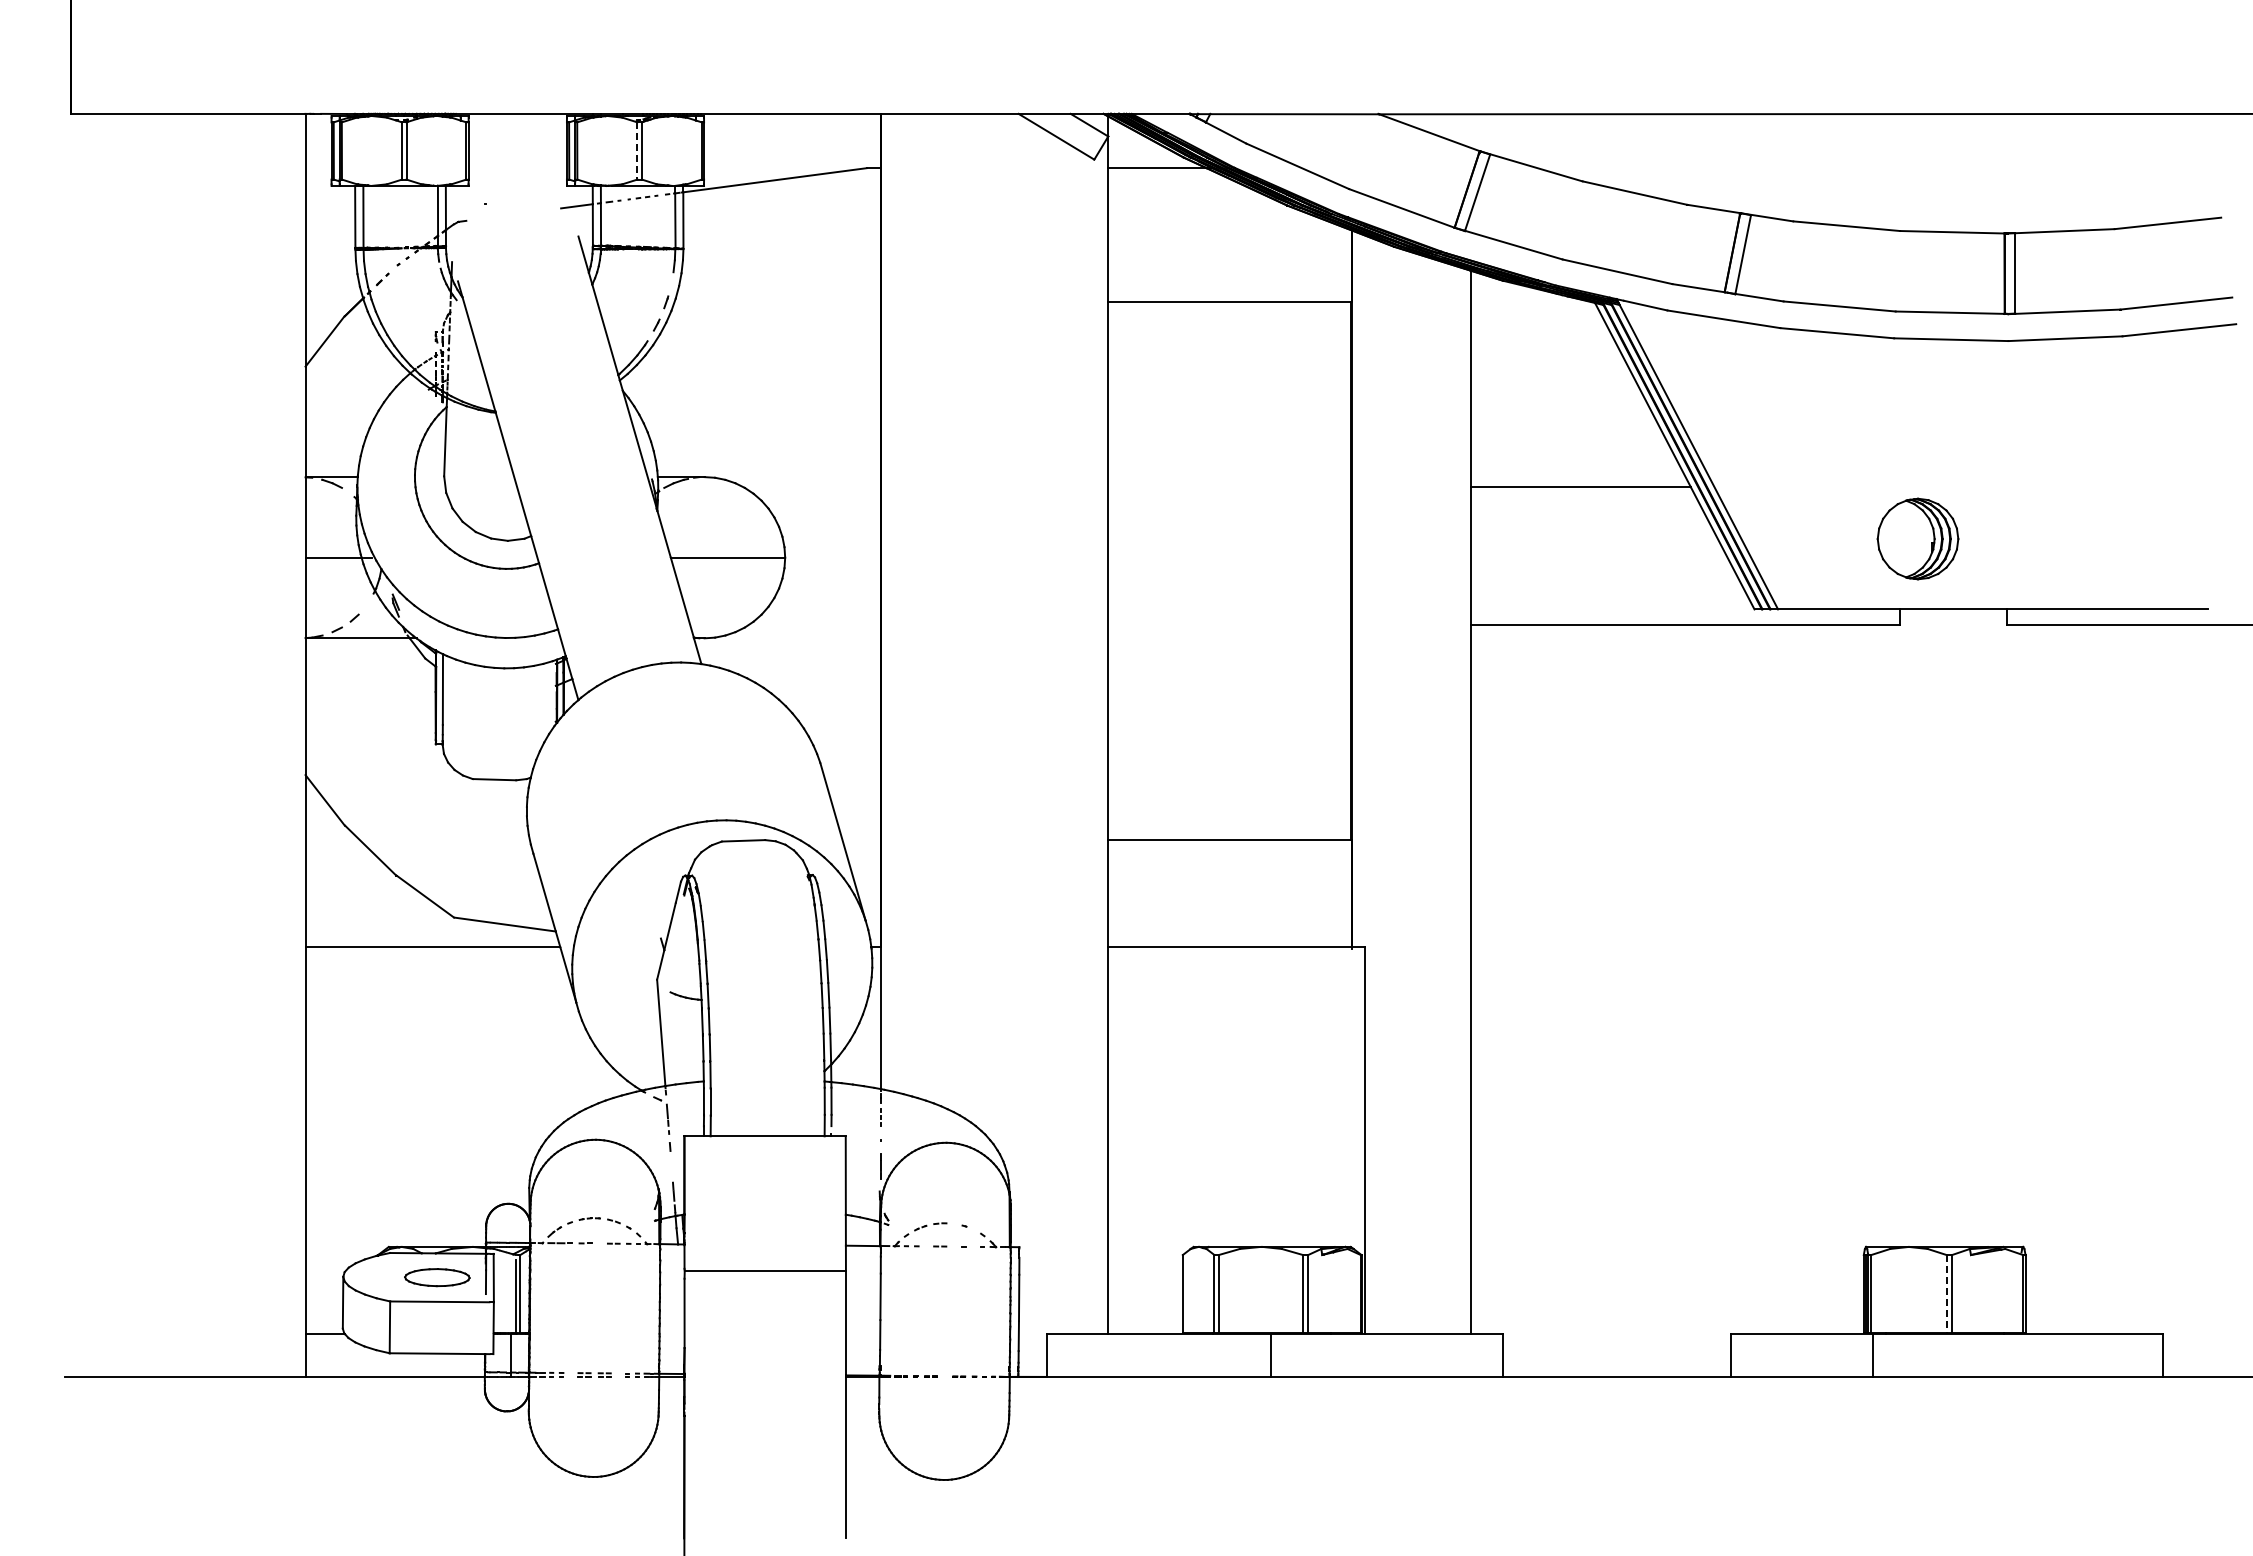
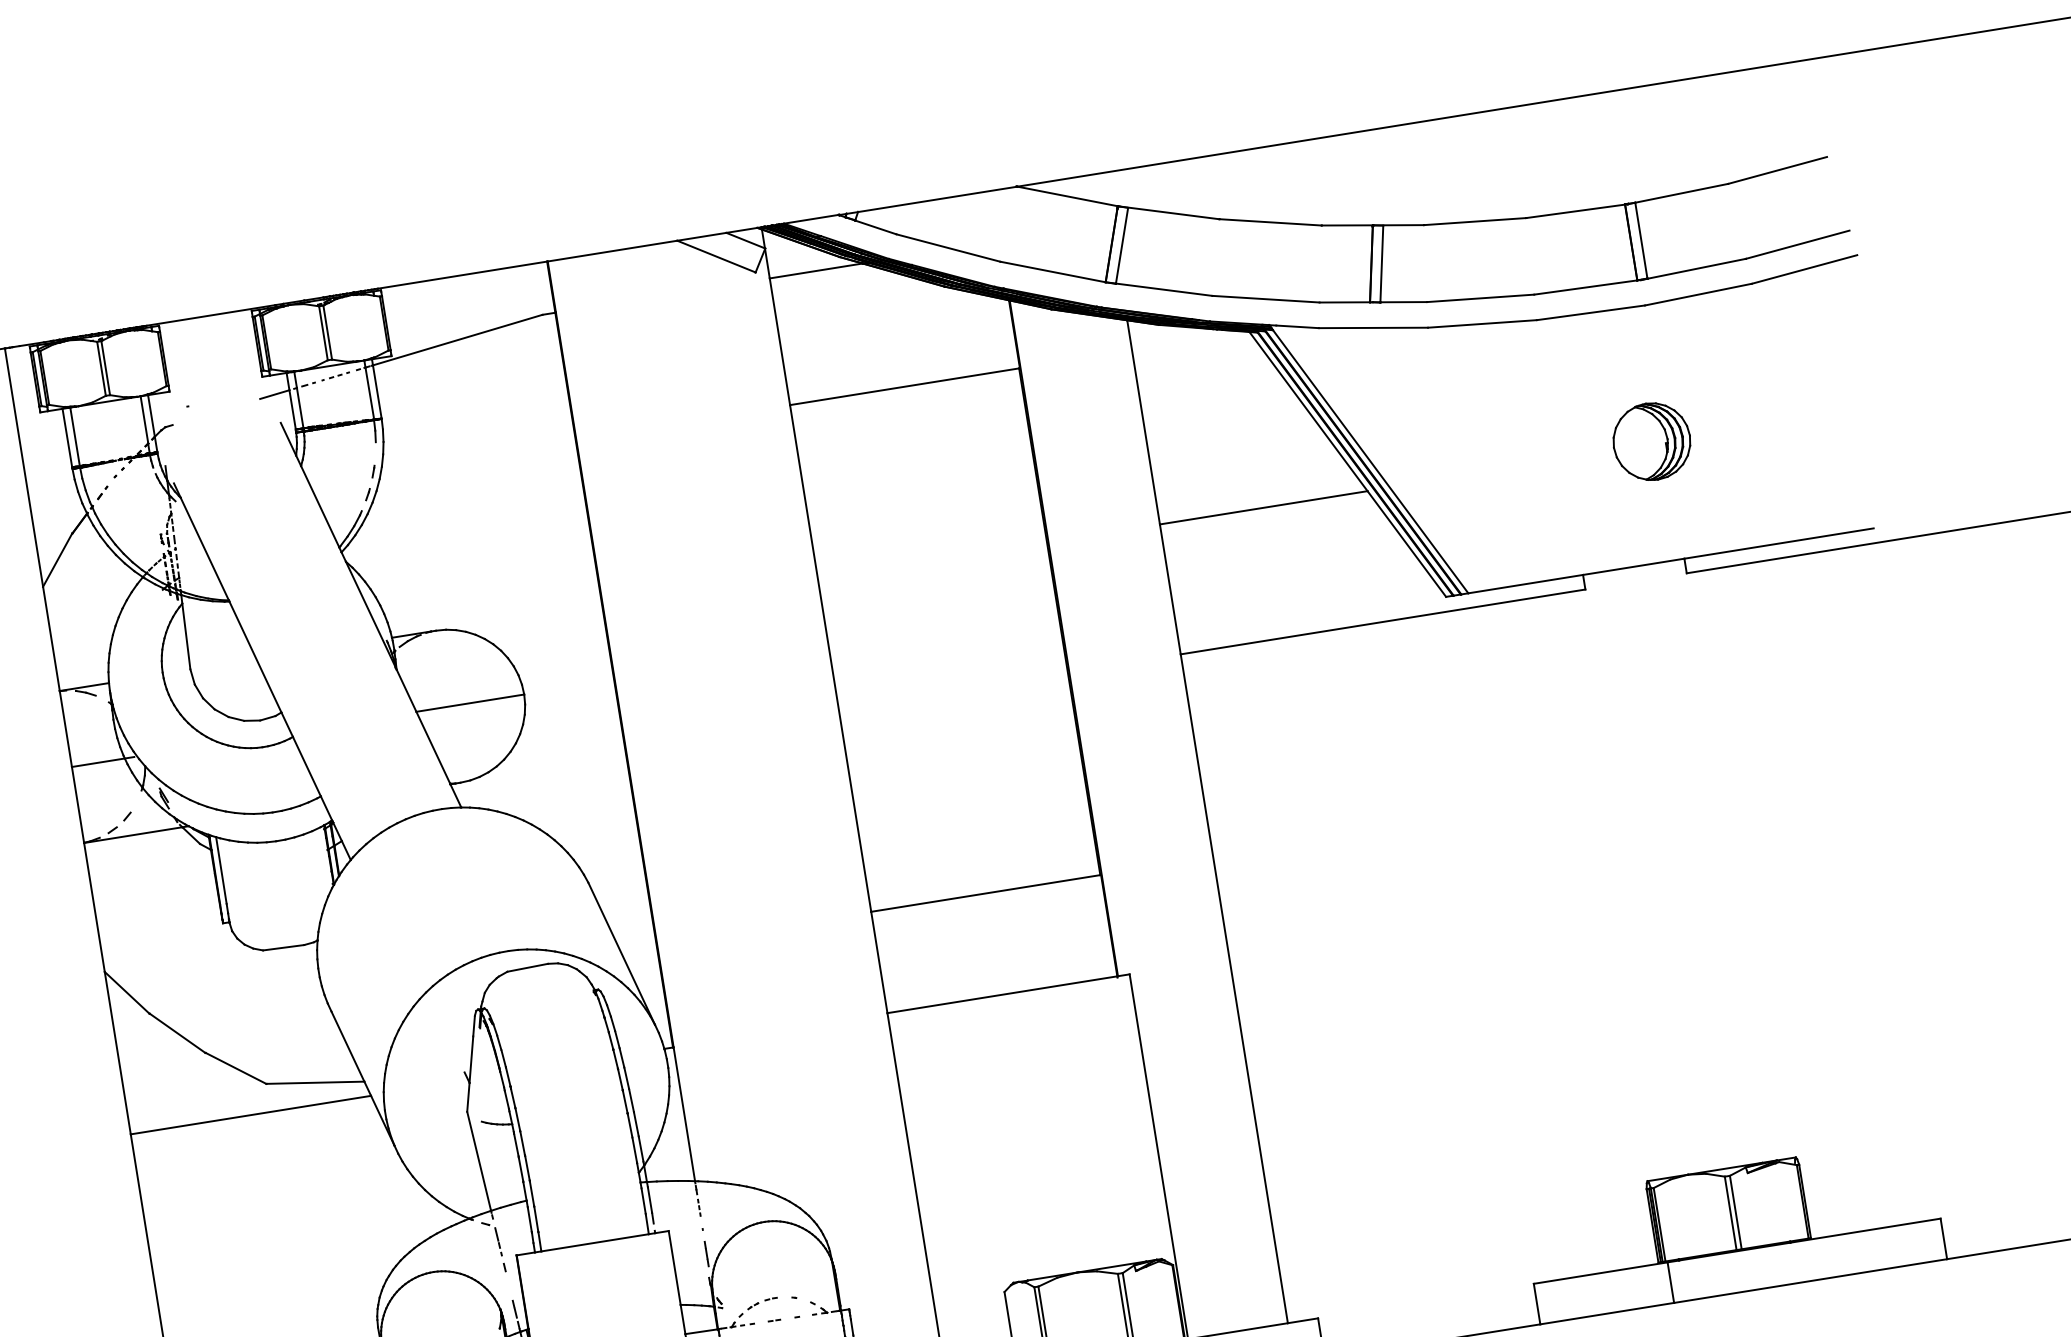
line: (637, 150) -> (323, 332), dashed -> solid
part: (1917, 538) -> (1651, 441), moved
line: (1946, 1293) -> (1730, 1212), dashed -> solid

